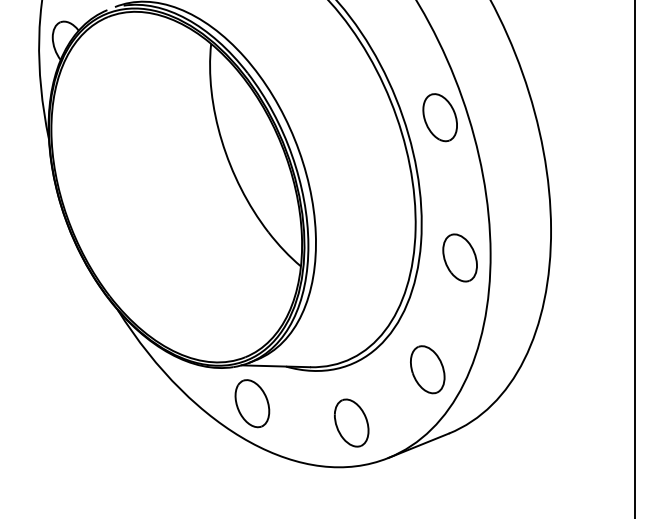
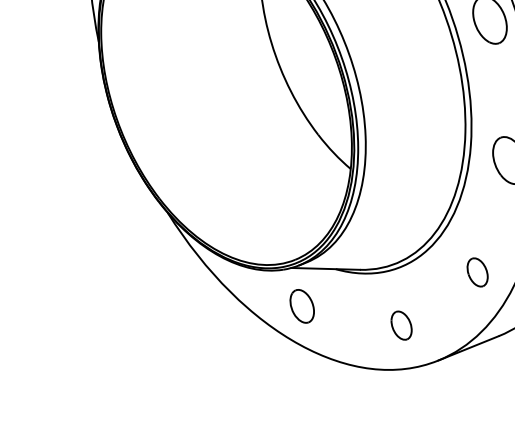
part: (427, 369) -> (477, 272), size x0.6
part: (252, 403) -> (302, 306), size x0.7
part: (351, 422) -> (401, 325), size x0.6

